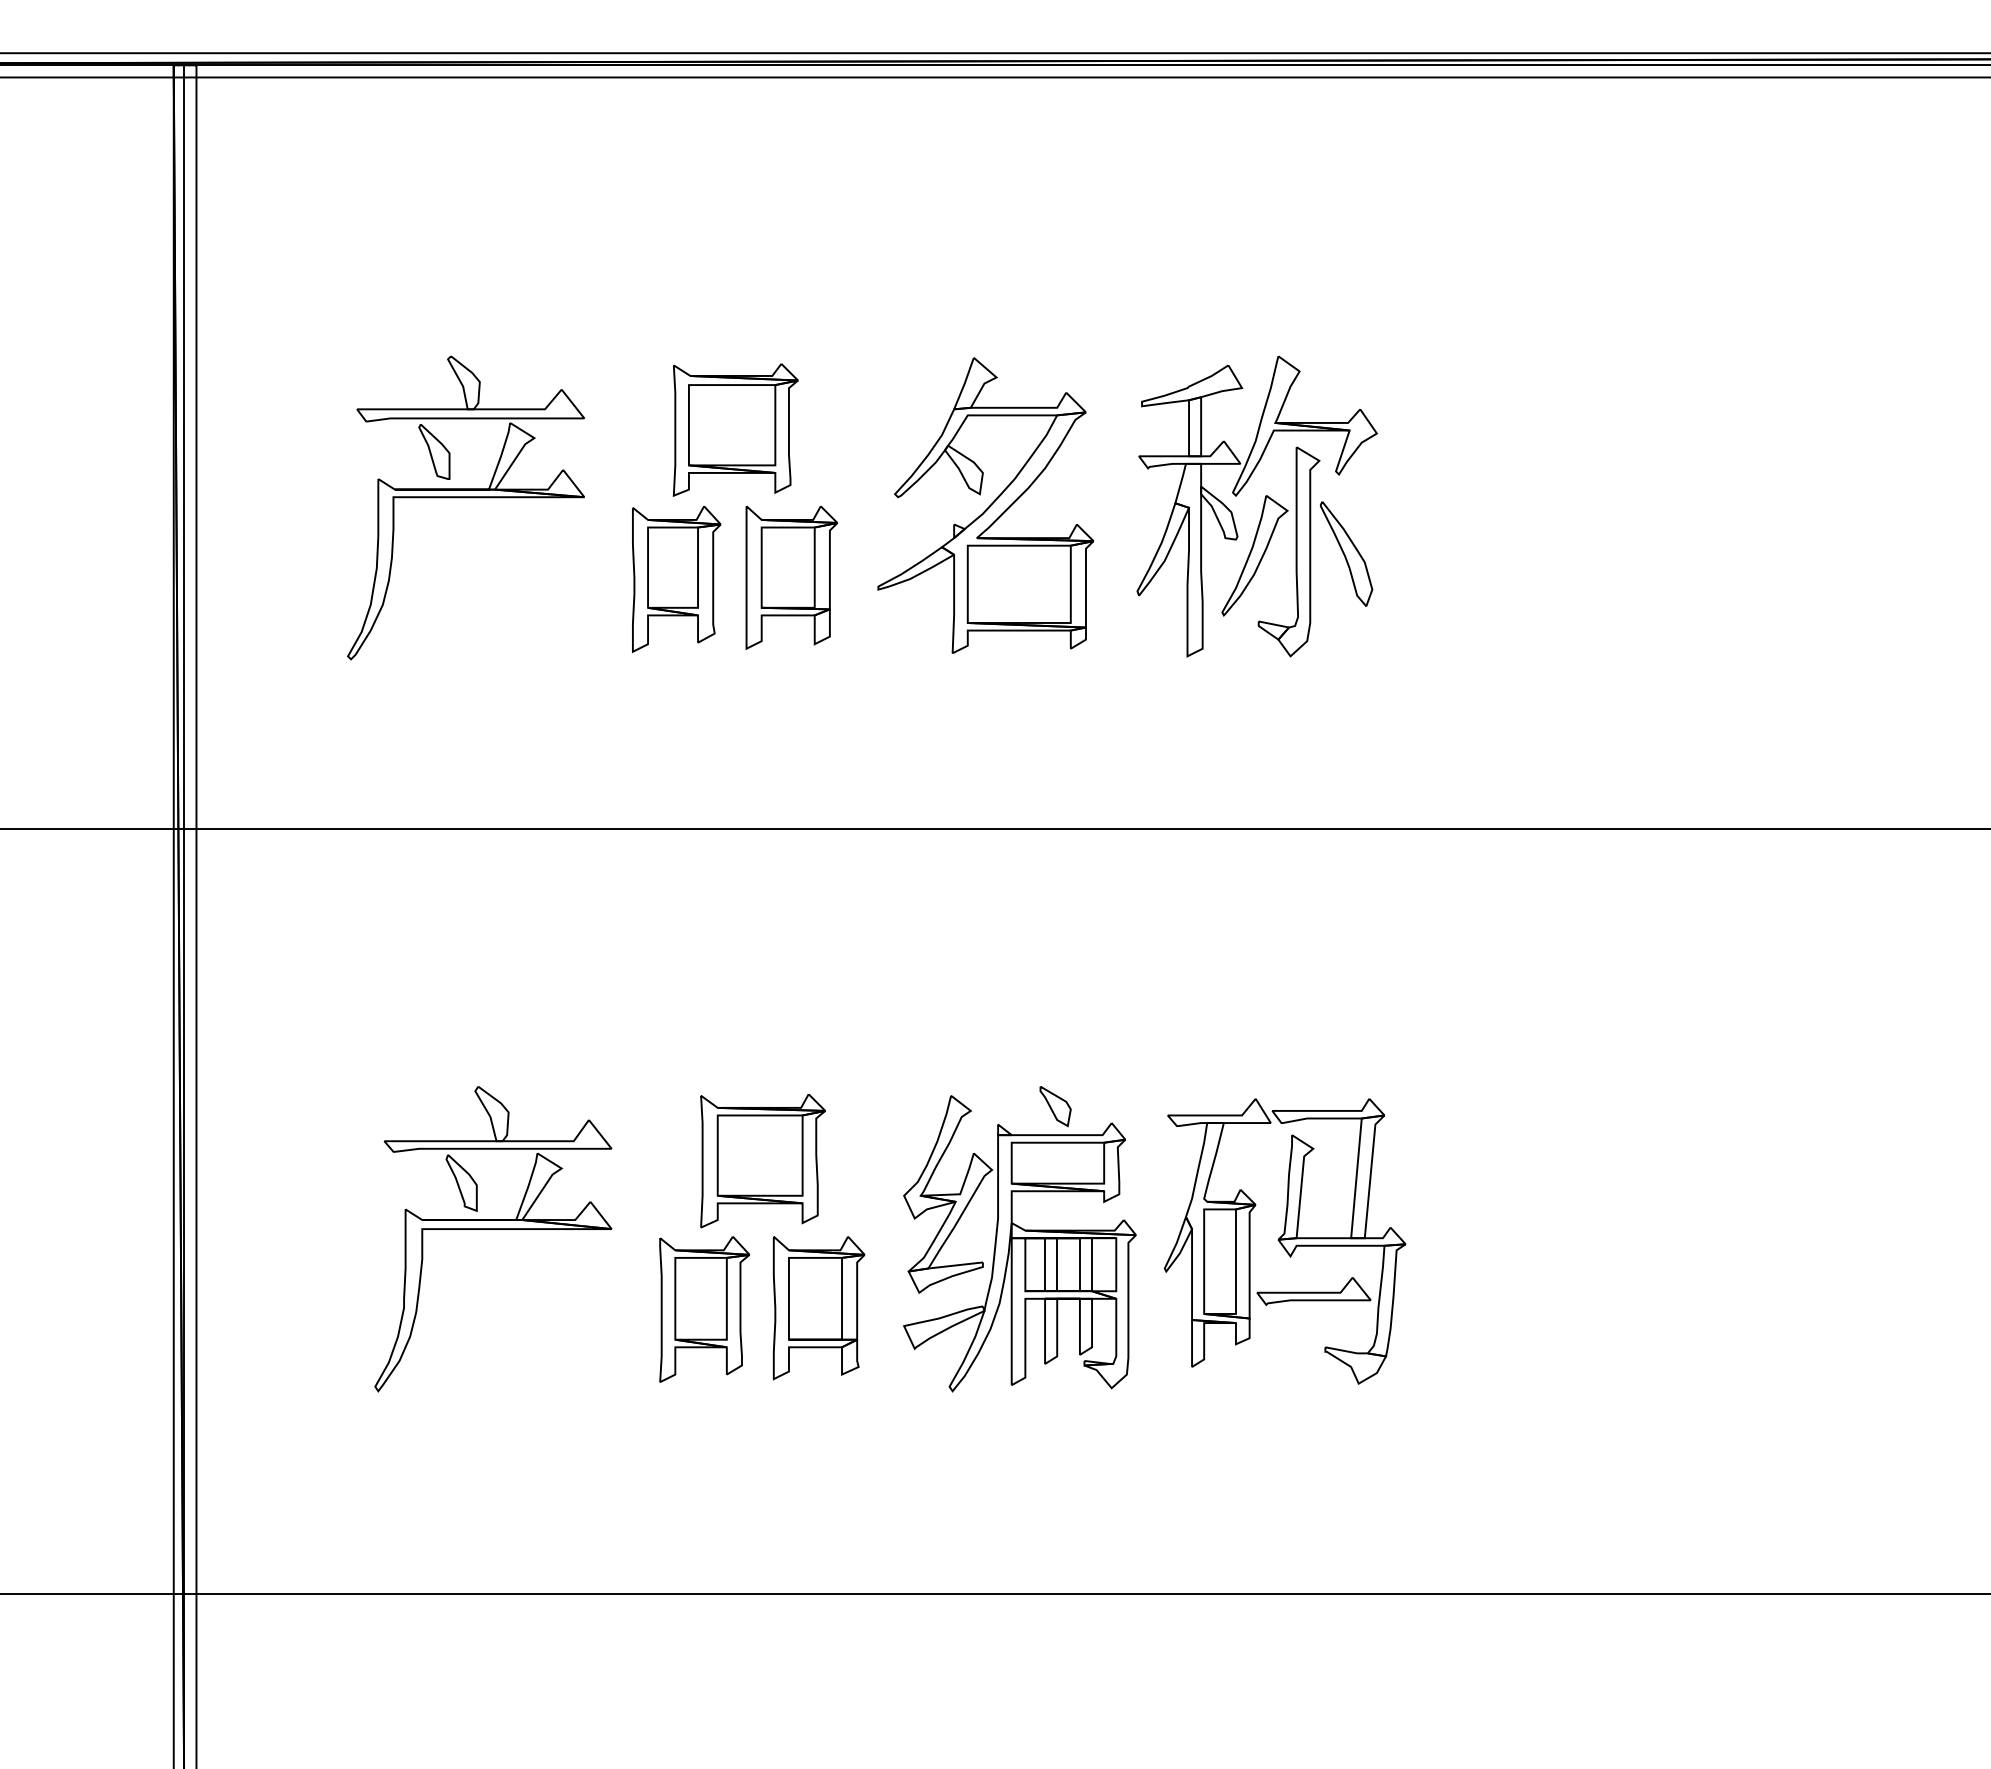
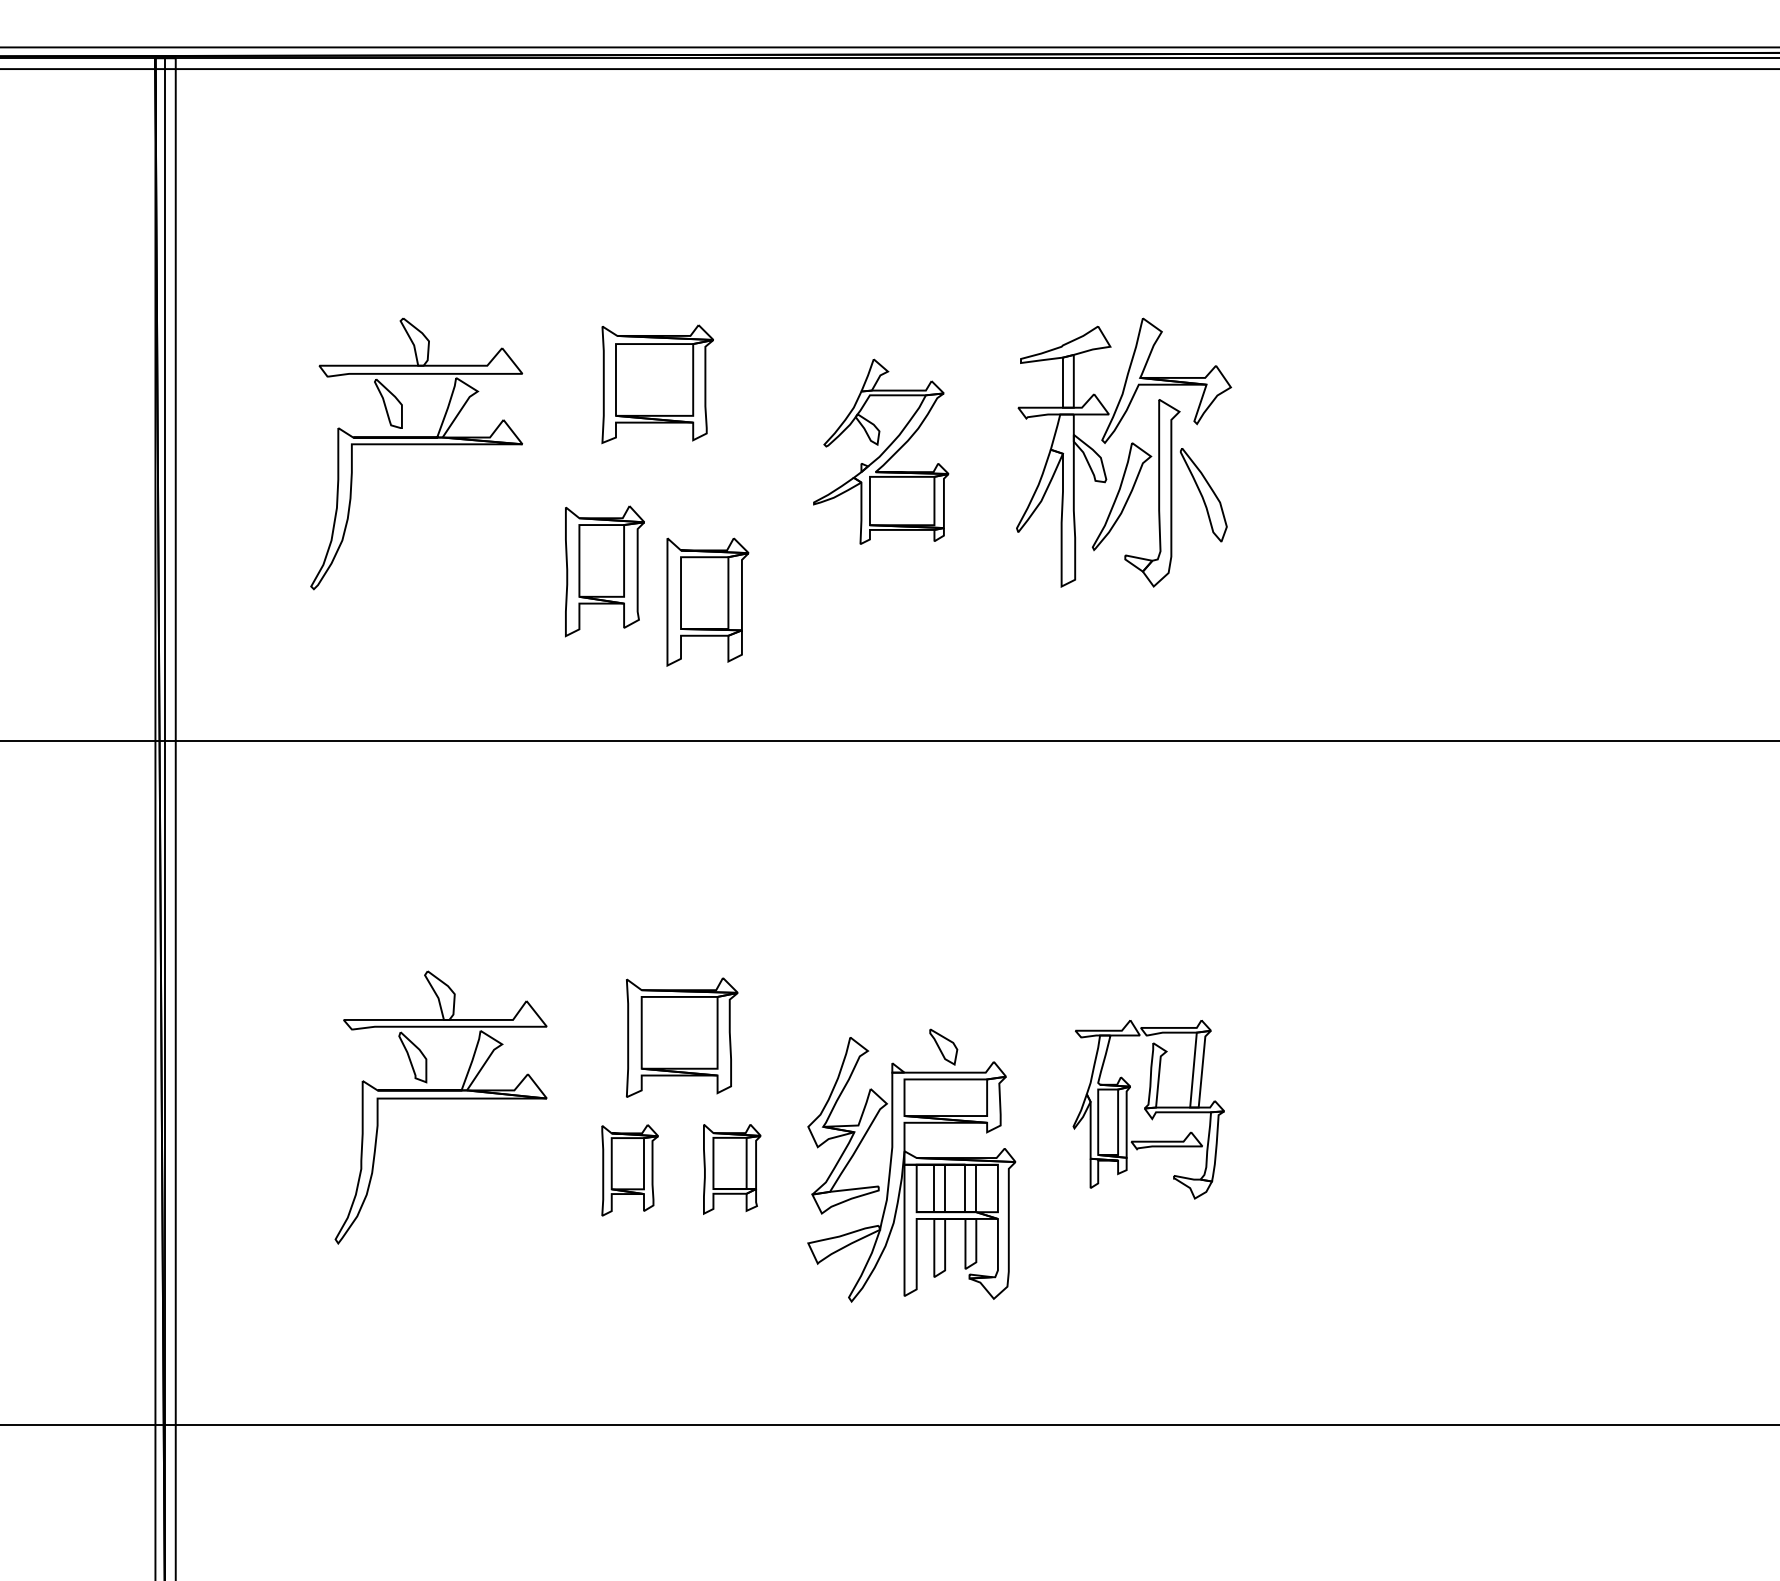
part: (985, 505) -> (881, 451), size x0.7
part: (791, 577) -> (707, 601), moved
part: (676, 579) -> (604, 571), moved
part: (1019, 1239) -> (911, 1165), moved
part: (1284, 1241) -> (1148, 1109), size x0.7
part: (818, 1308) -> (731, 1169), size x0.7
part: (704, 1309) -> (629, 1170), size x0.7

